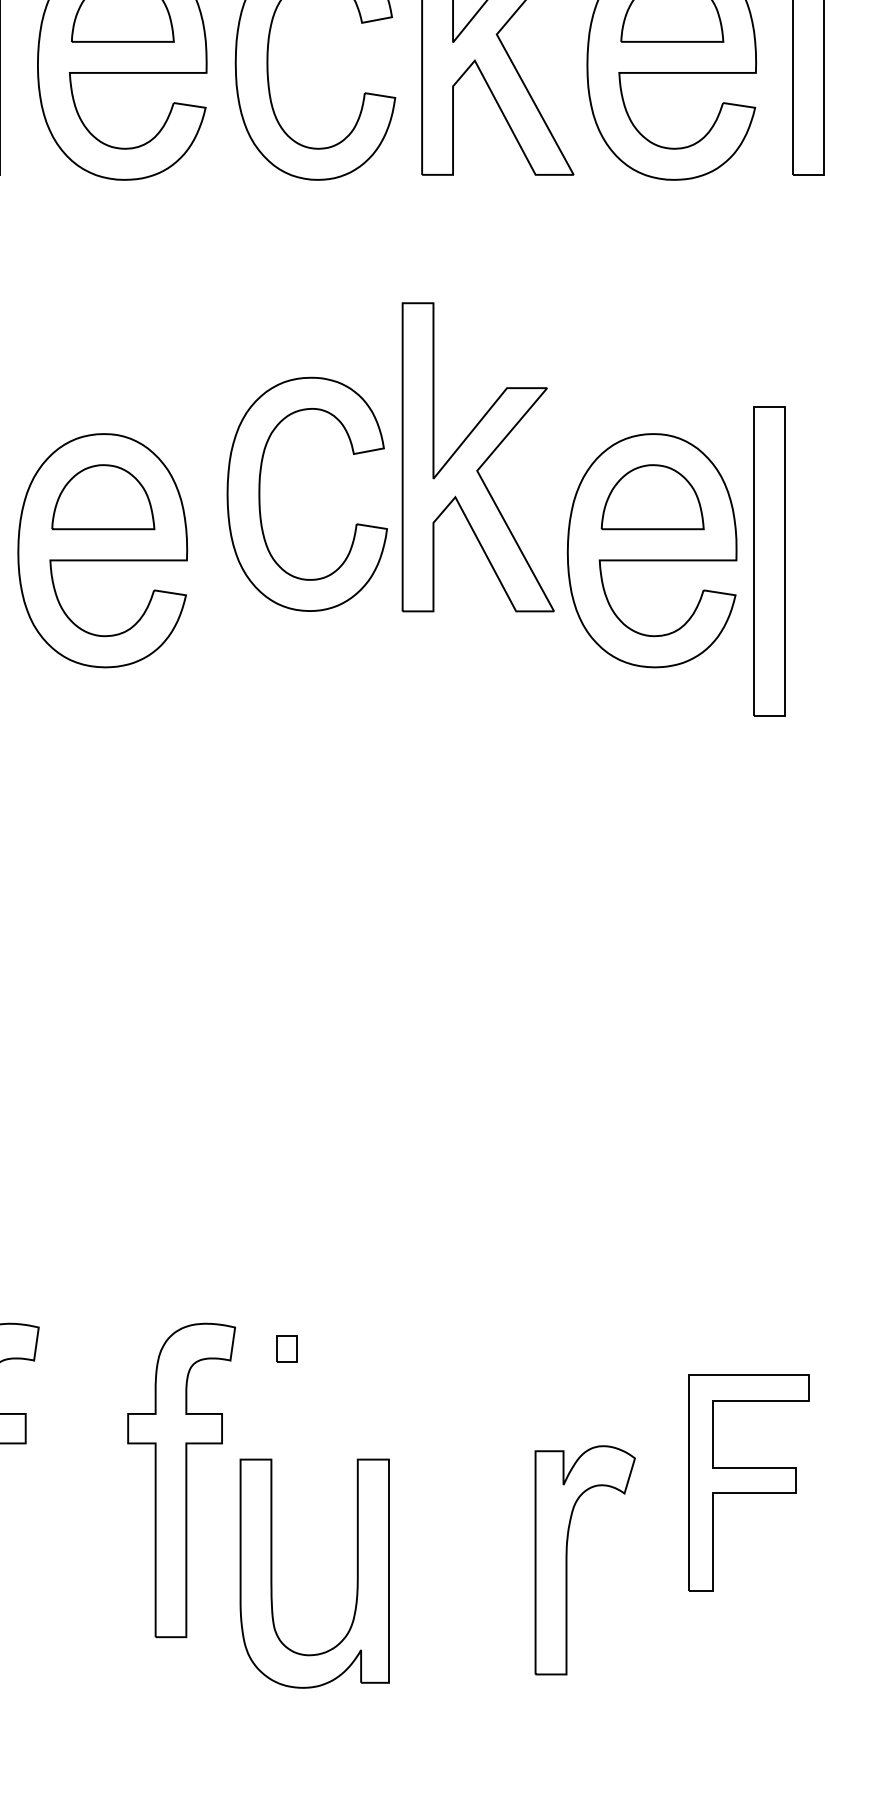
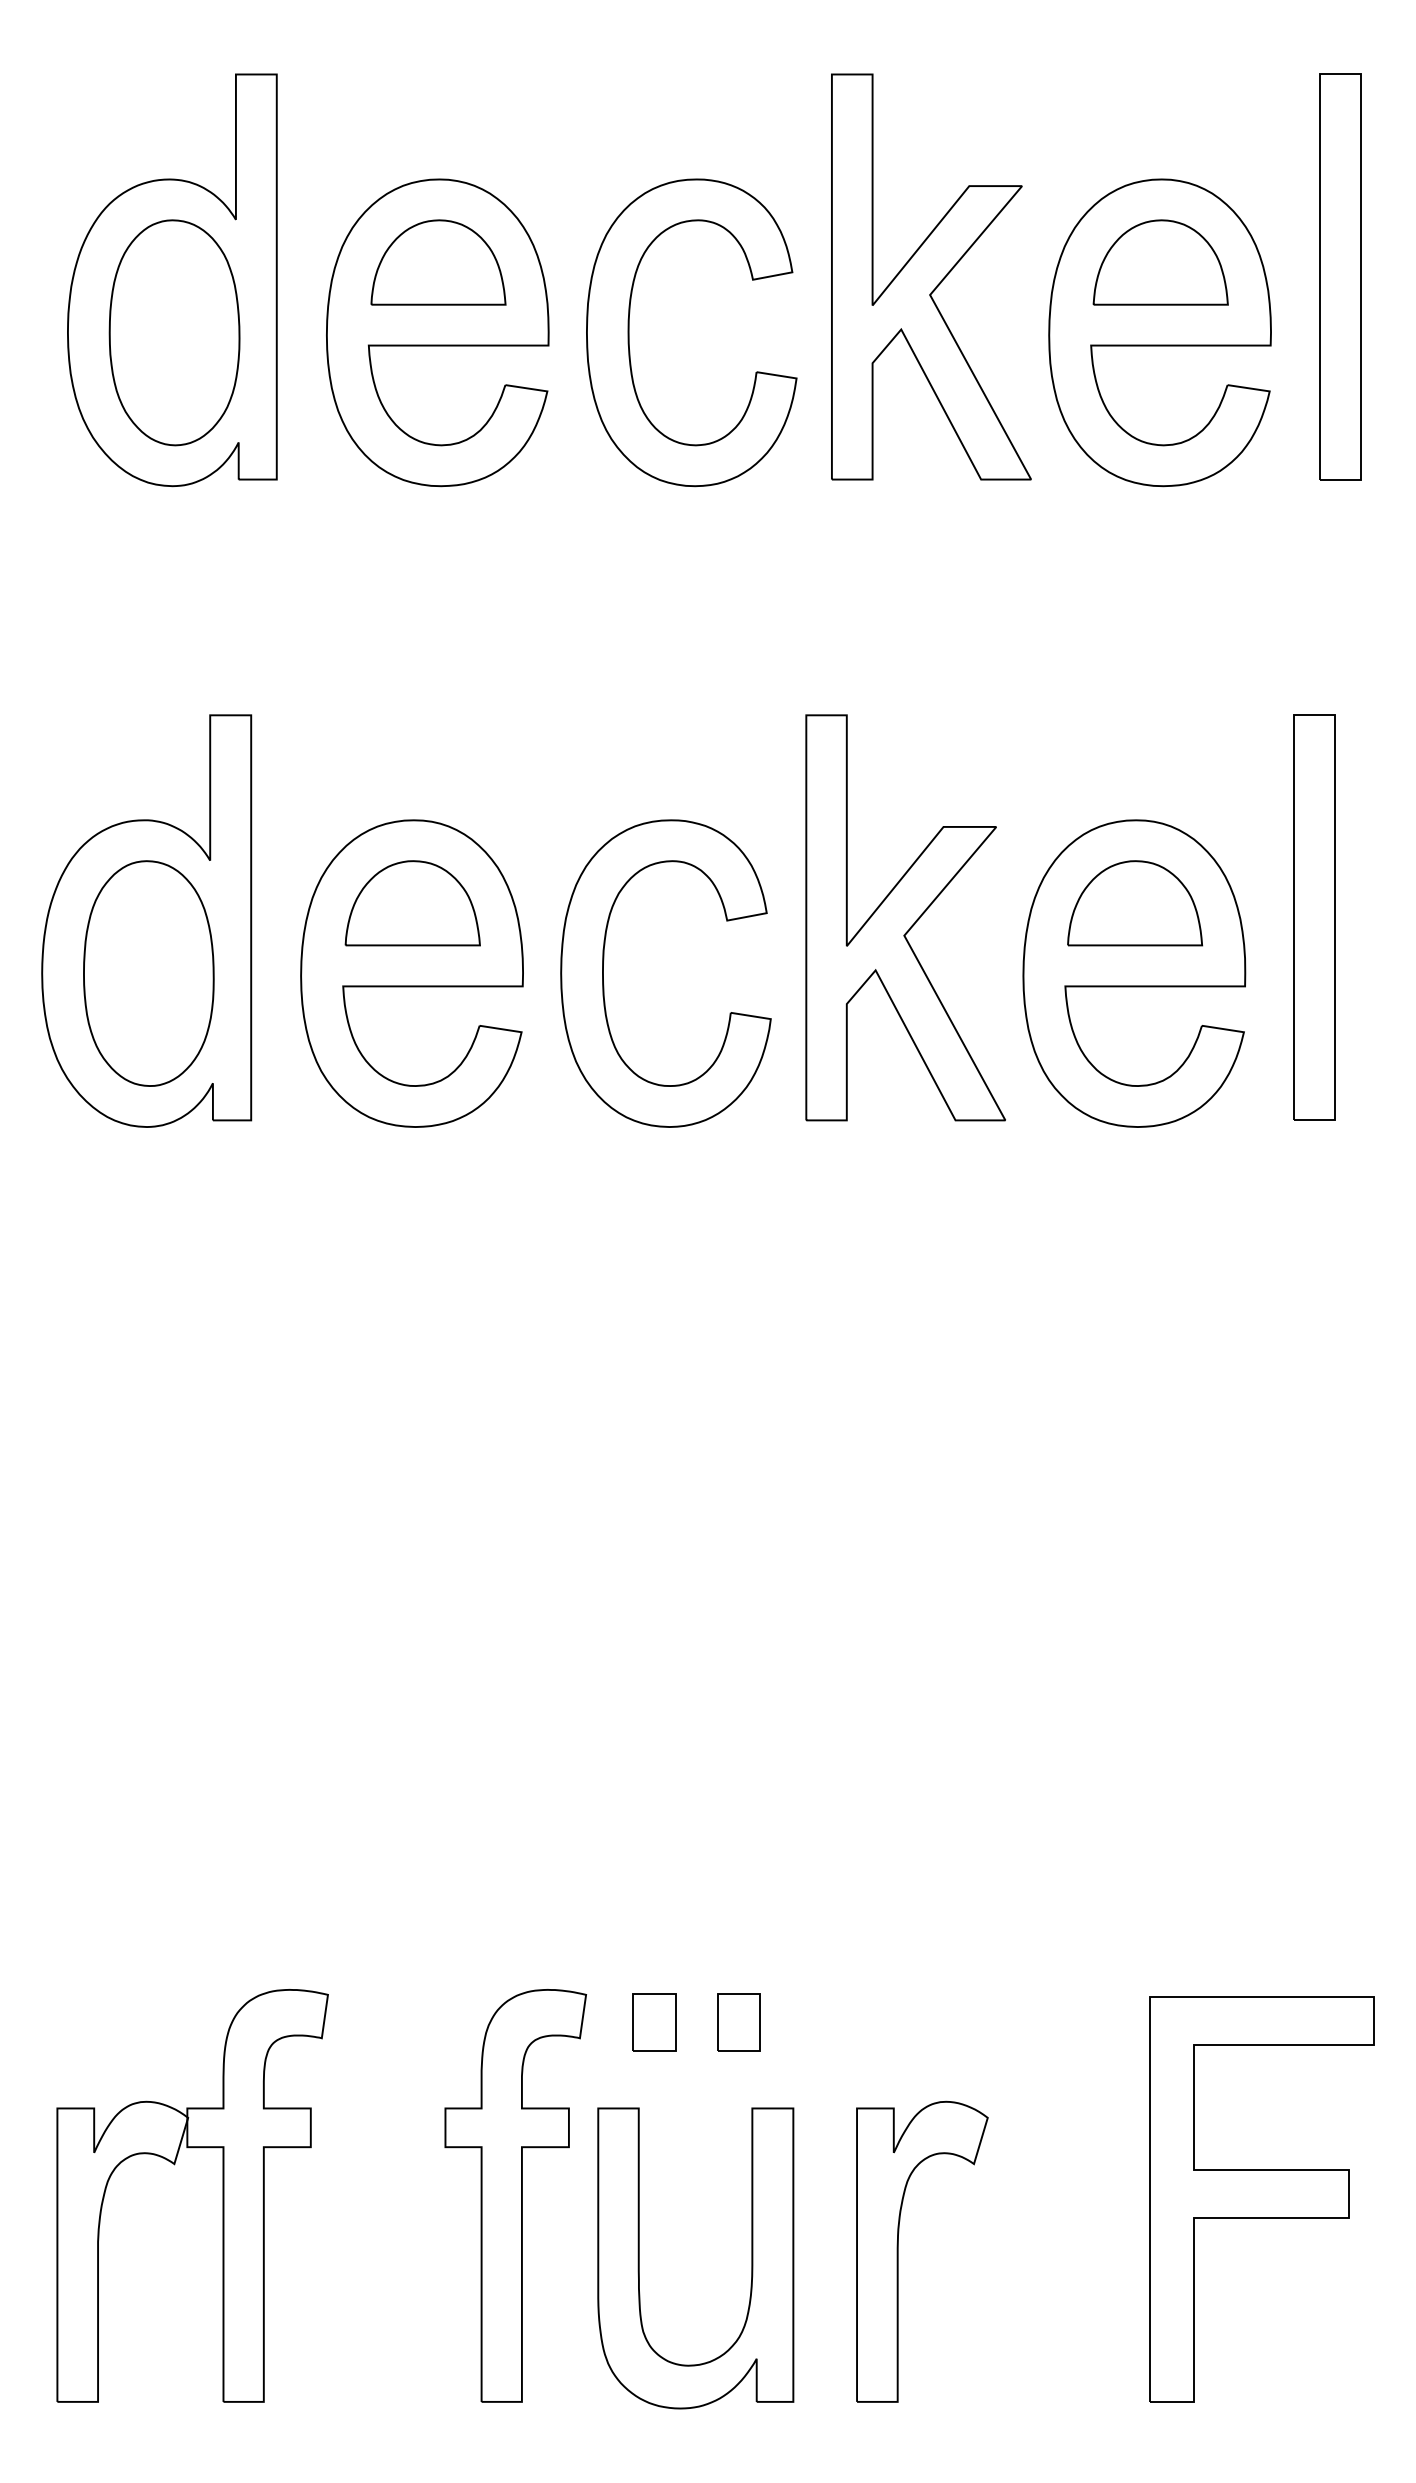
part: (478, 457) -> (905, 917), moved
part: (259, 494) -> (603, 973), moved
part: (769, 561) -> (1314, 917), moved
part: (287, 1348) -> (654, 2022), size x1.67
part: (351, 1348) -> (738, 2022), added
part: (748, 1483) -> (1261, 2199), size x1.43
part: (567, 1560) -> (898, 2251), moved
part: (271, 1573) -> (639, 2258), moved

